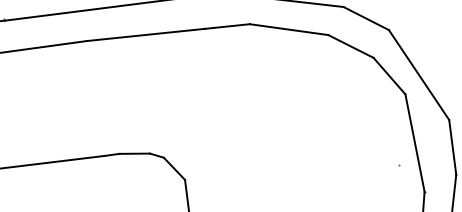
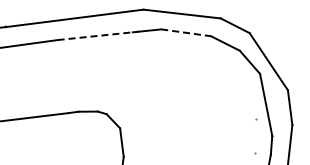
line: (289, 29) -> (186, 32), solid -> dashed
line: (146, 35) -> (95, 36), solid -> dashed

